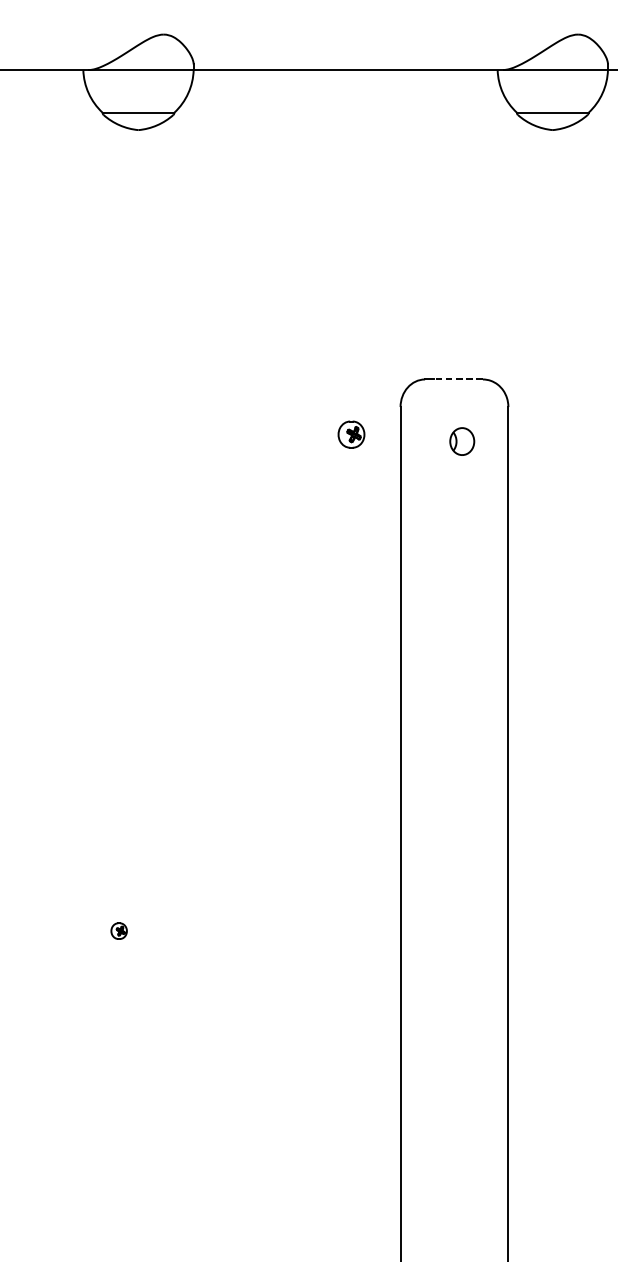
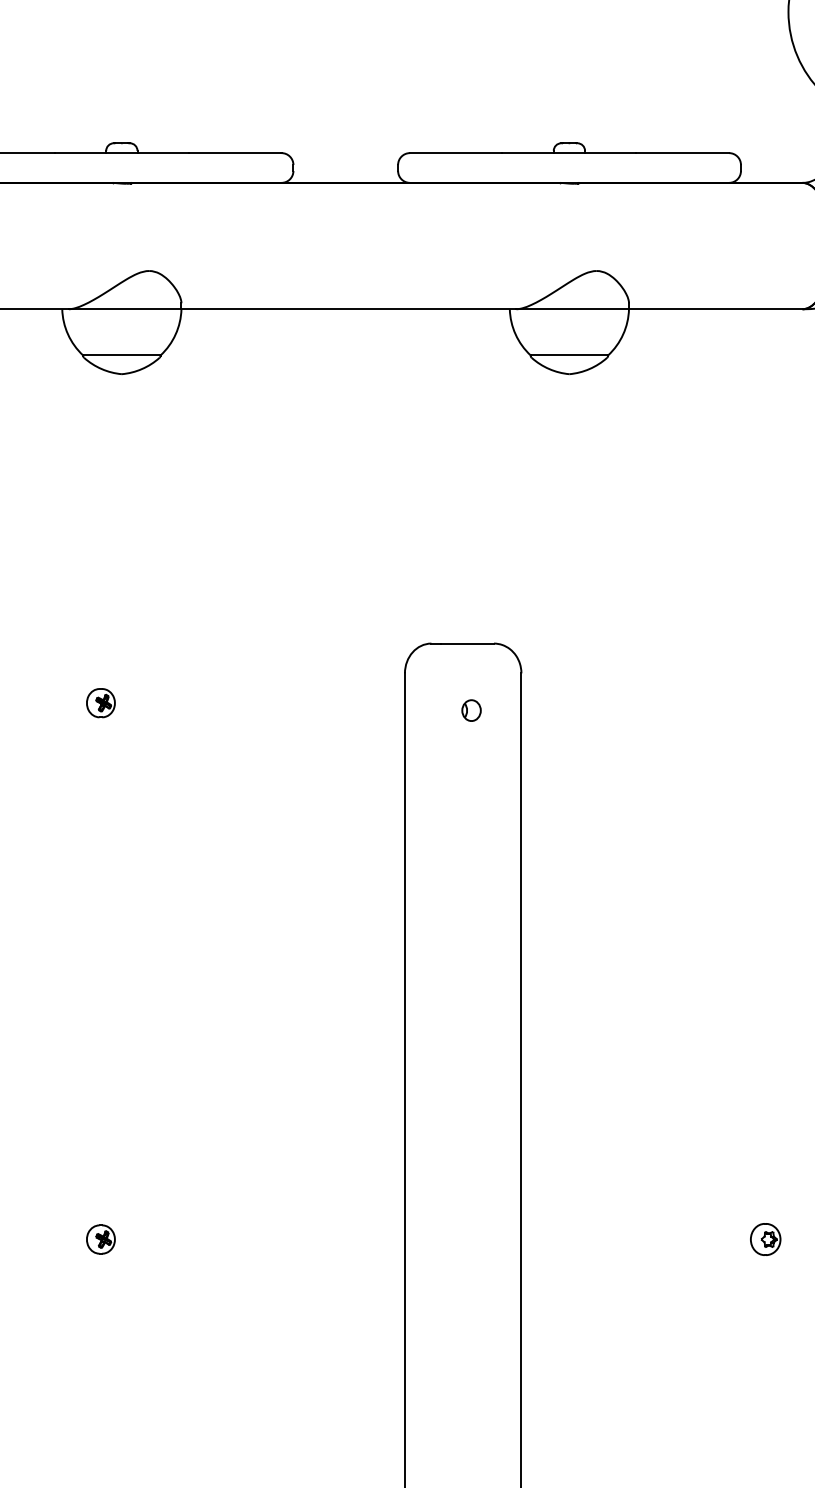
line: (457, 379) -> (466, 643), dashed -> solid
part: (351, 434) -> (100, 703), moved
part: (462, 441) -> (471, 710), size x0.71
part: (118, 931) -> (100, 1239), size x1.67

